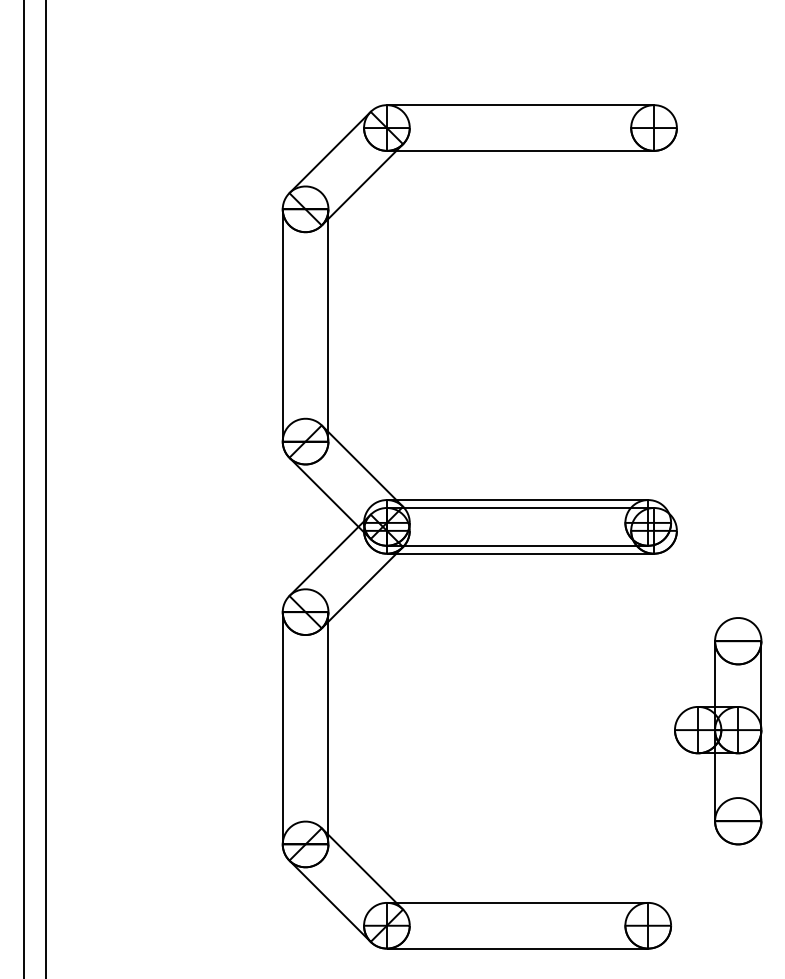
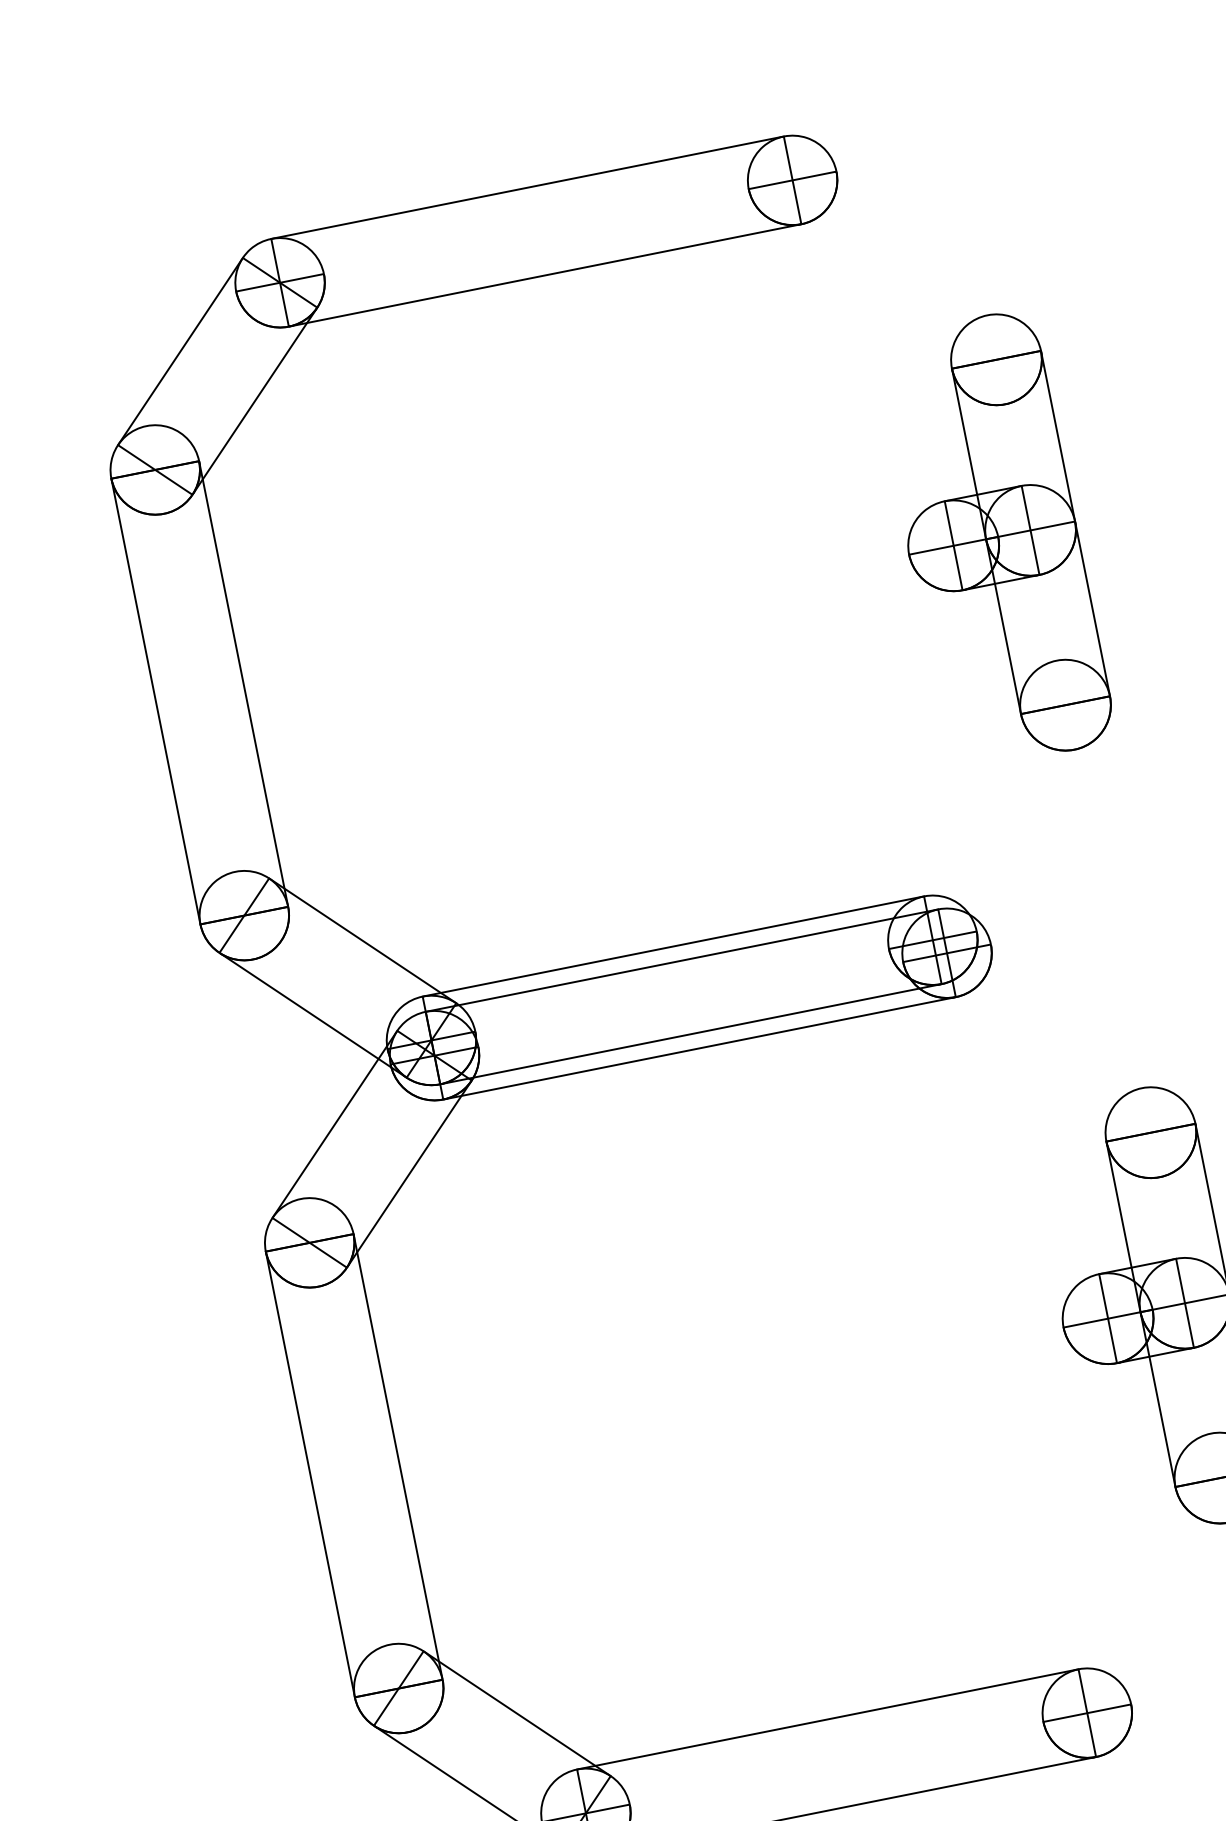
part: (718, 328) -> (993, 540), added

